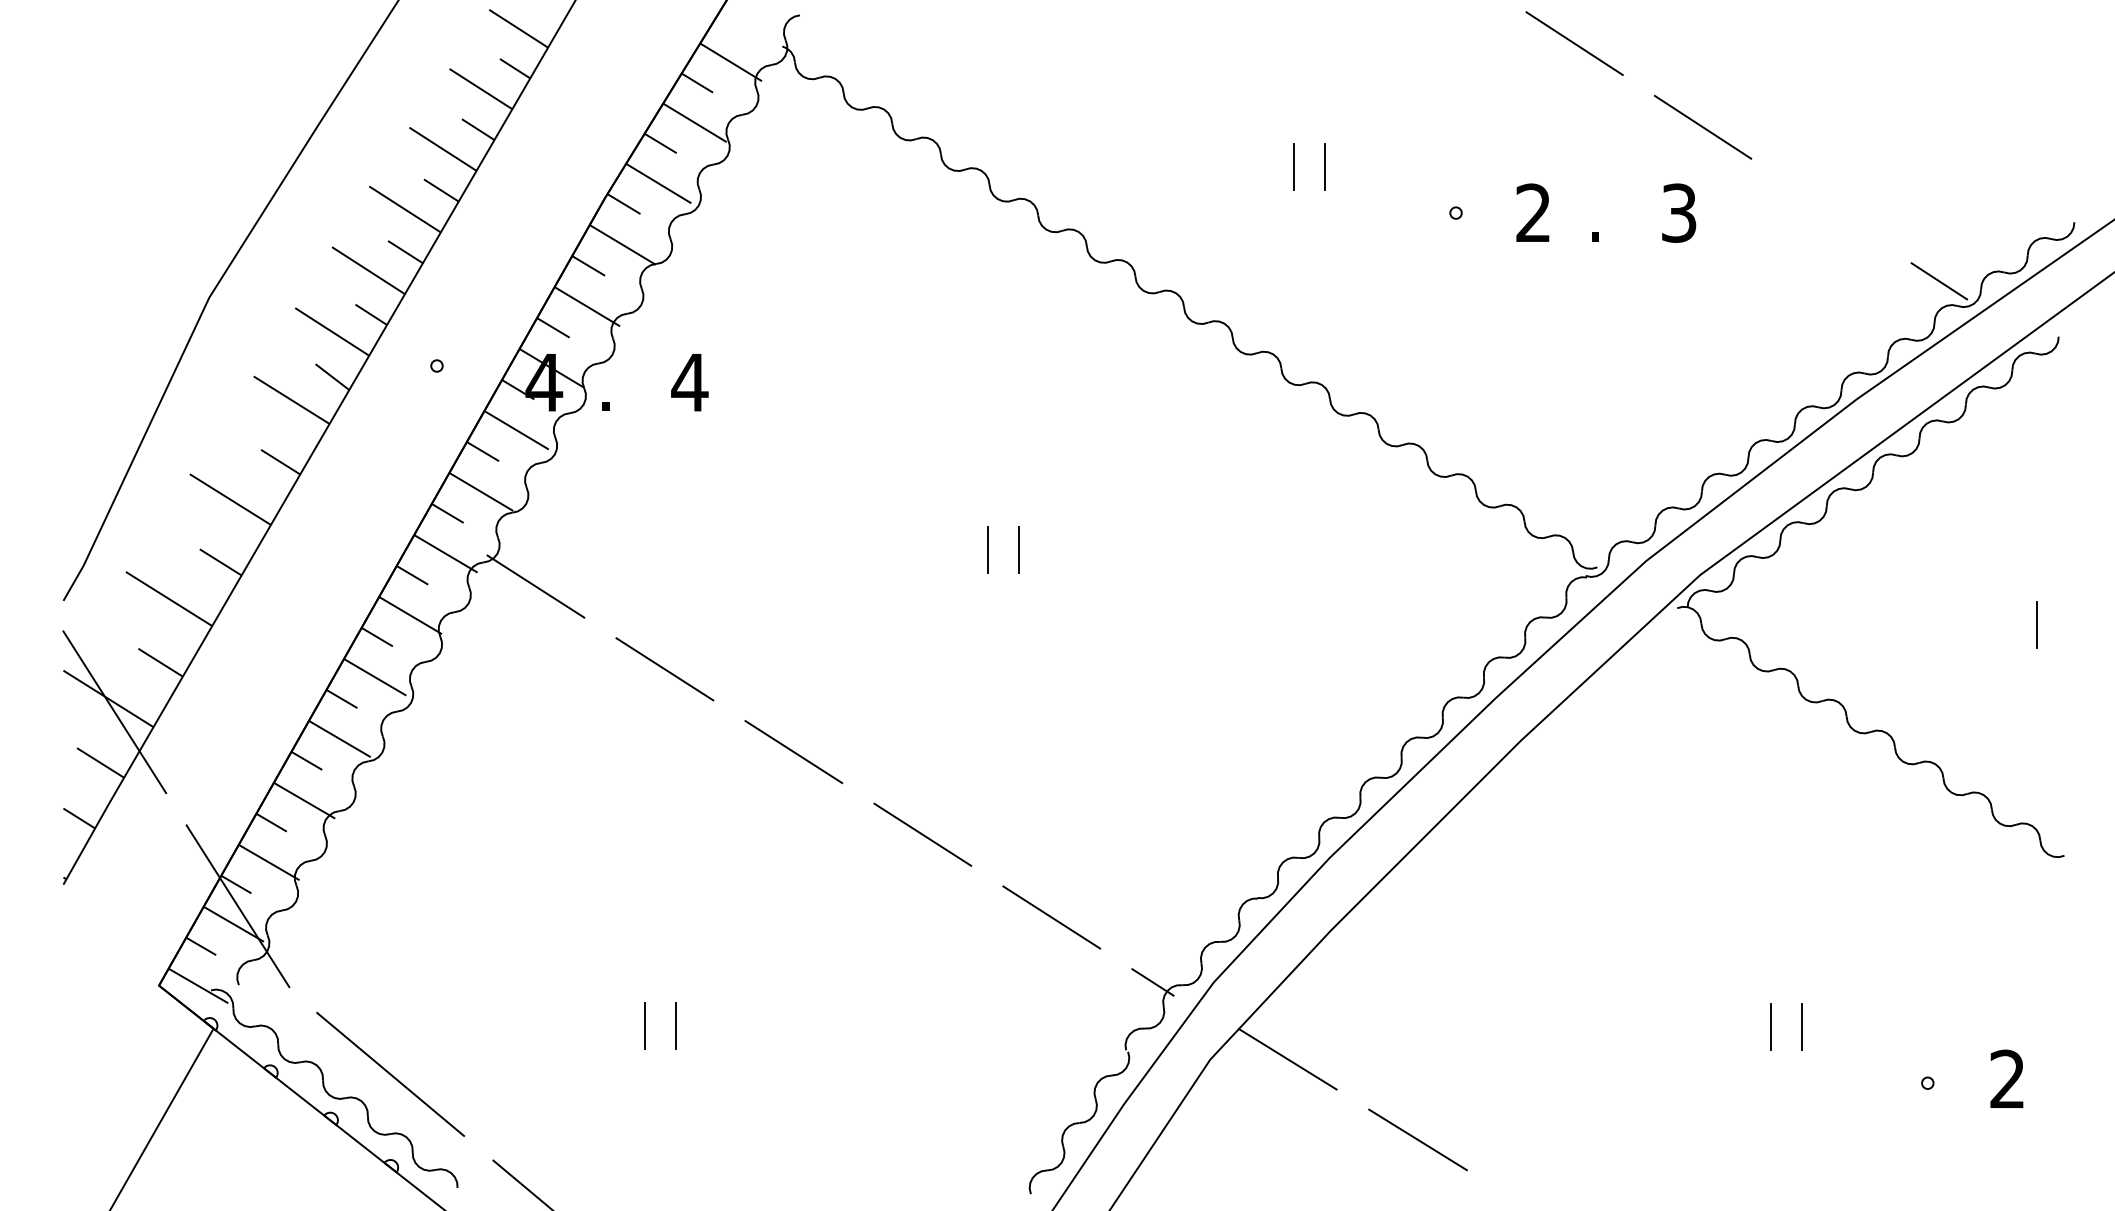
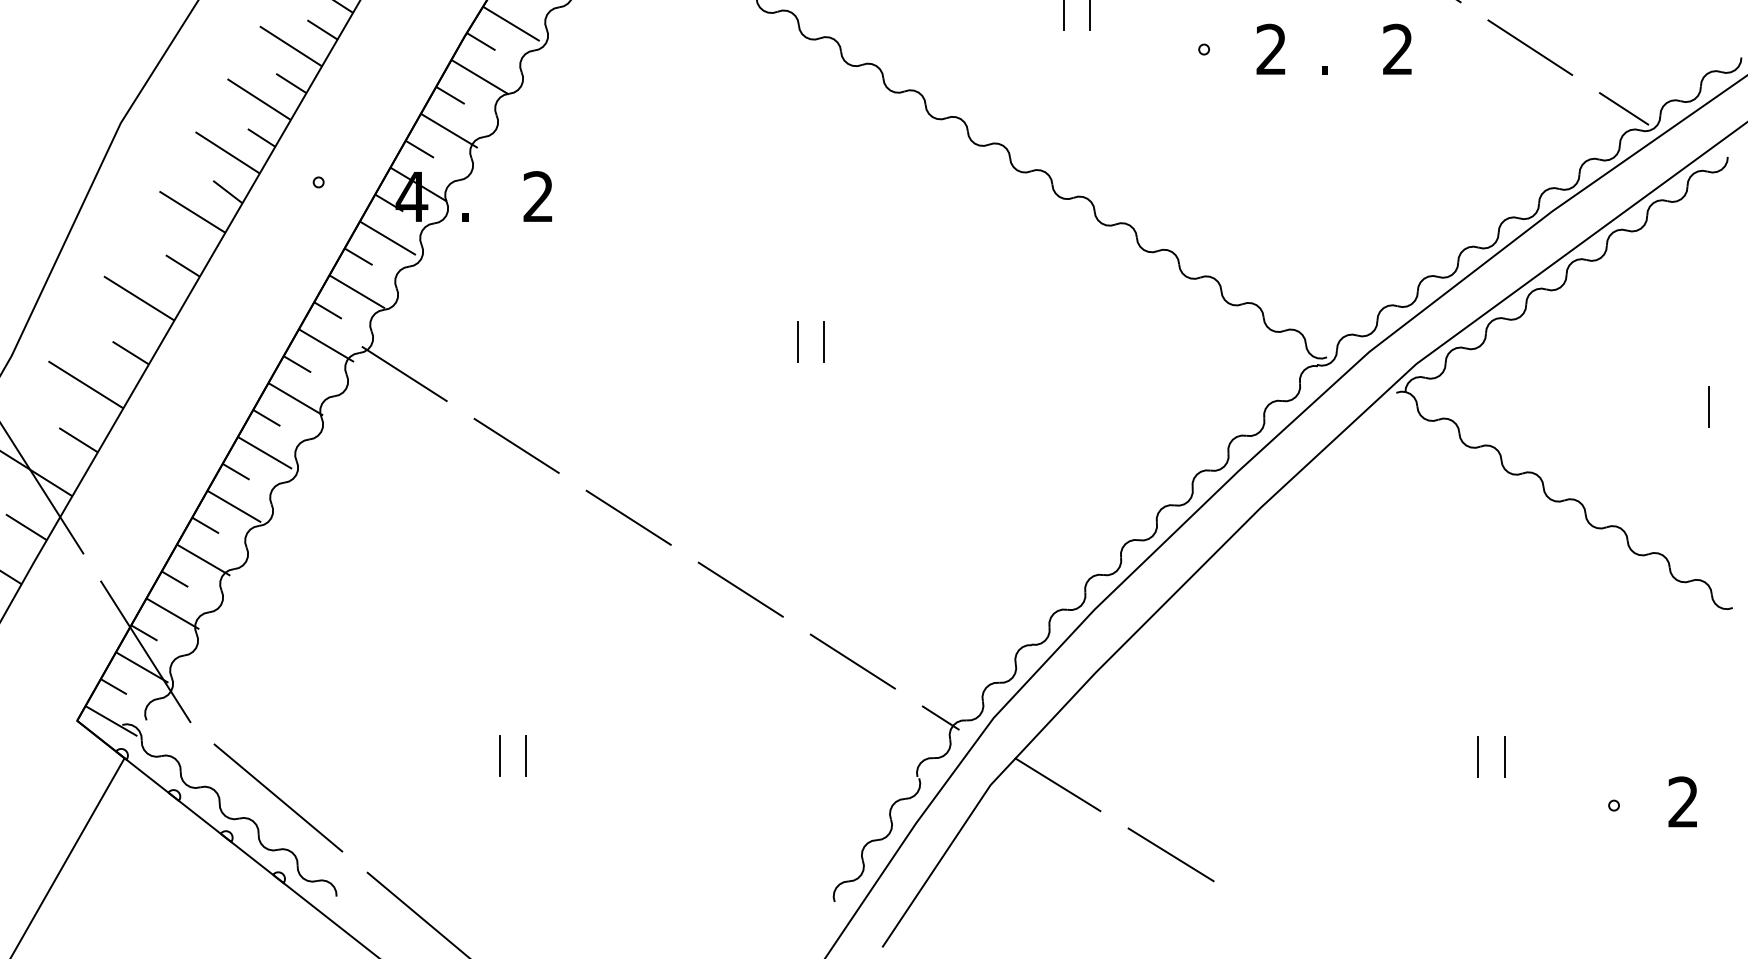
line: (1831, 210) -> (1530, 47), added
text: (1679, 212) -> (1398, 49), 3 -> 2
text: (689, 381) -> (538, 195), 4 -> 2

